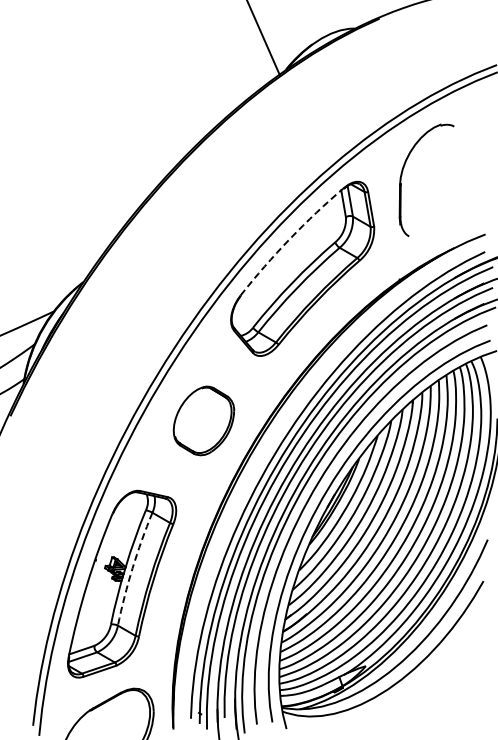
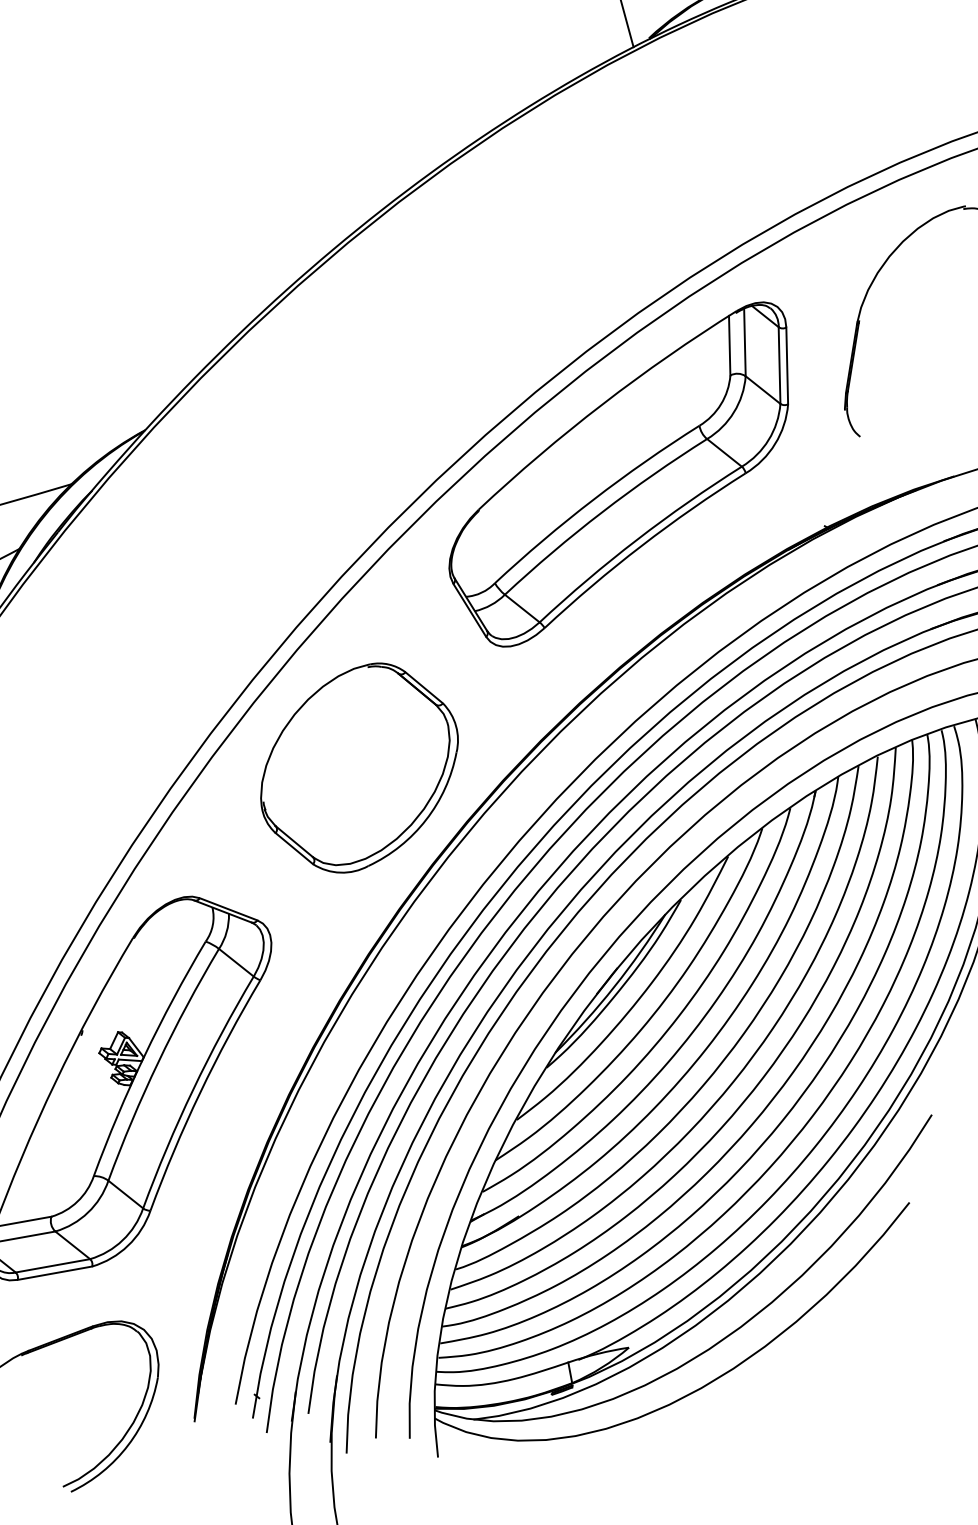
arc: (289, 238) -> (602, 402), dashed -> solid
part: (203, 420) -> (358, 766), size x1.43
arc: (132, 568) -> (158, 1062), dashed -> solid

